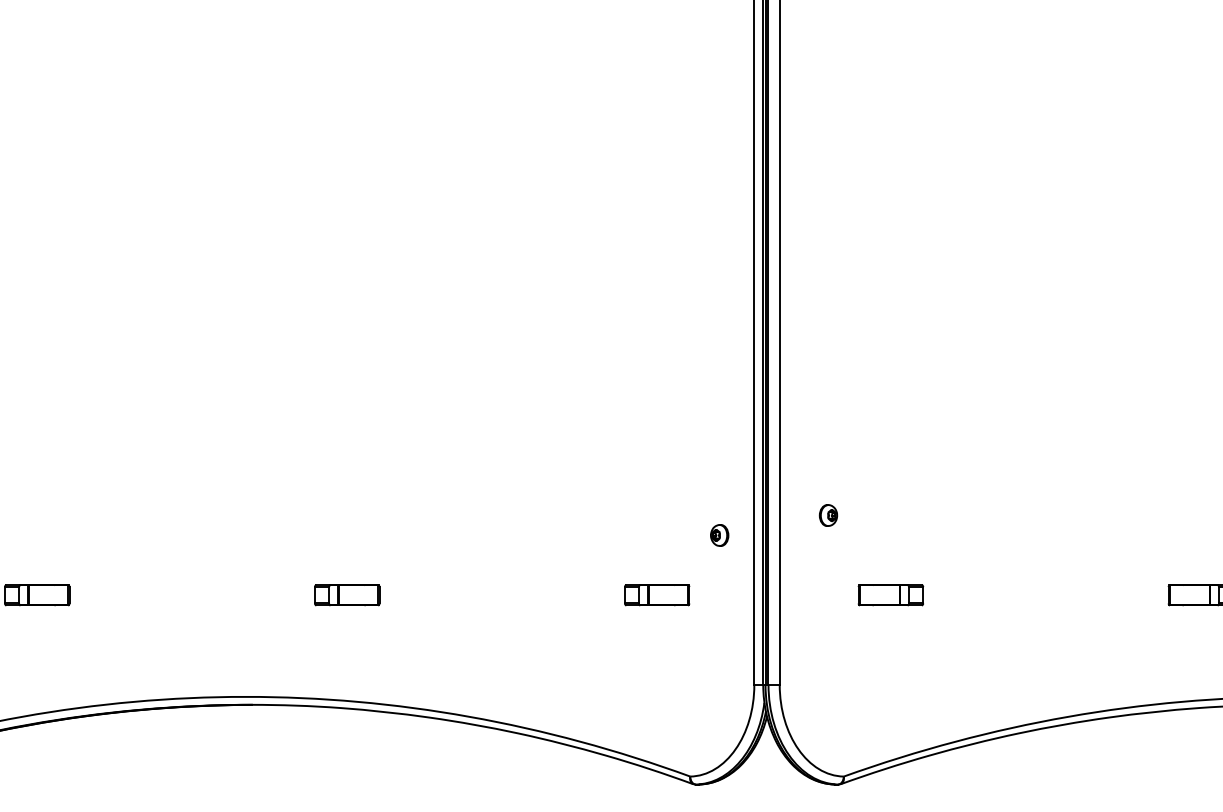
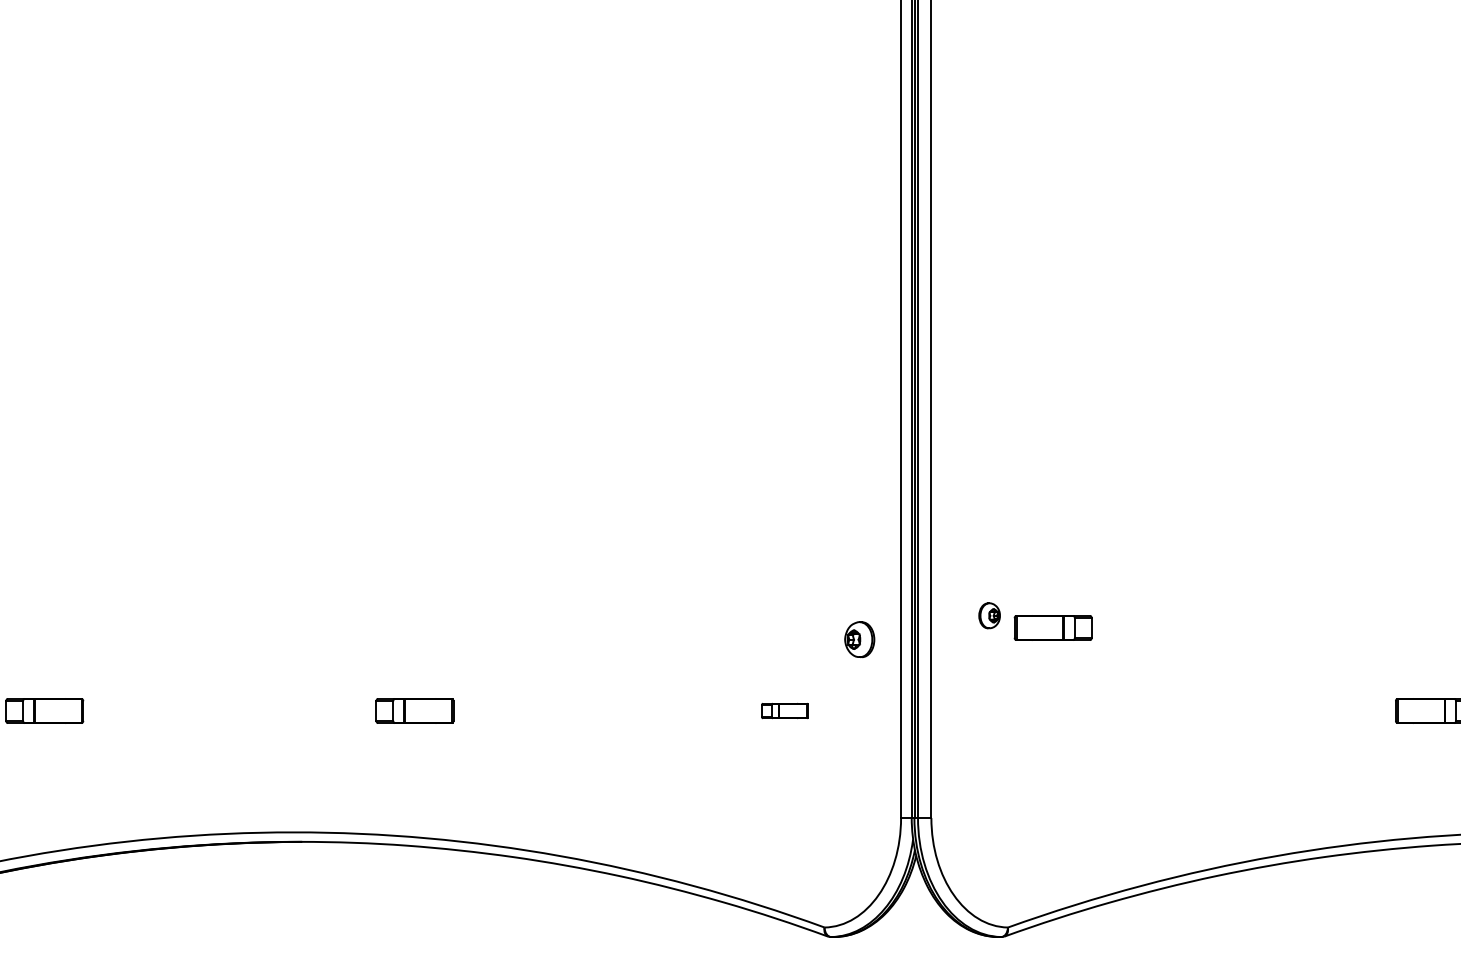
part: (719, 535) -> (859, 639), size x1.4
part: (656, 594) -> (784, 710), size x0.6
part: (890, 594) -> (1052, 627), moved

